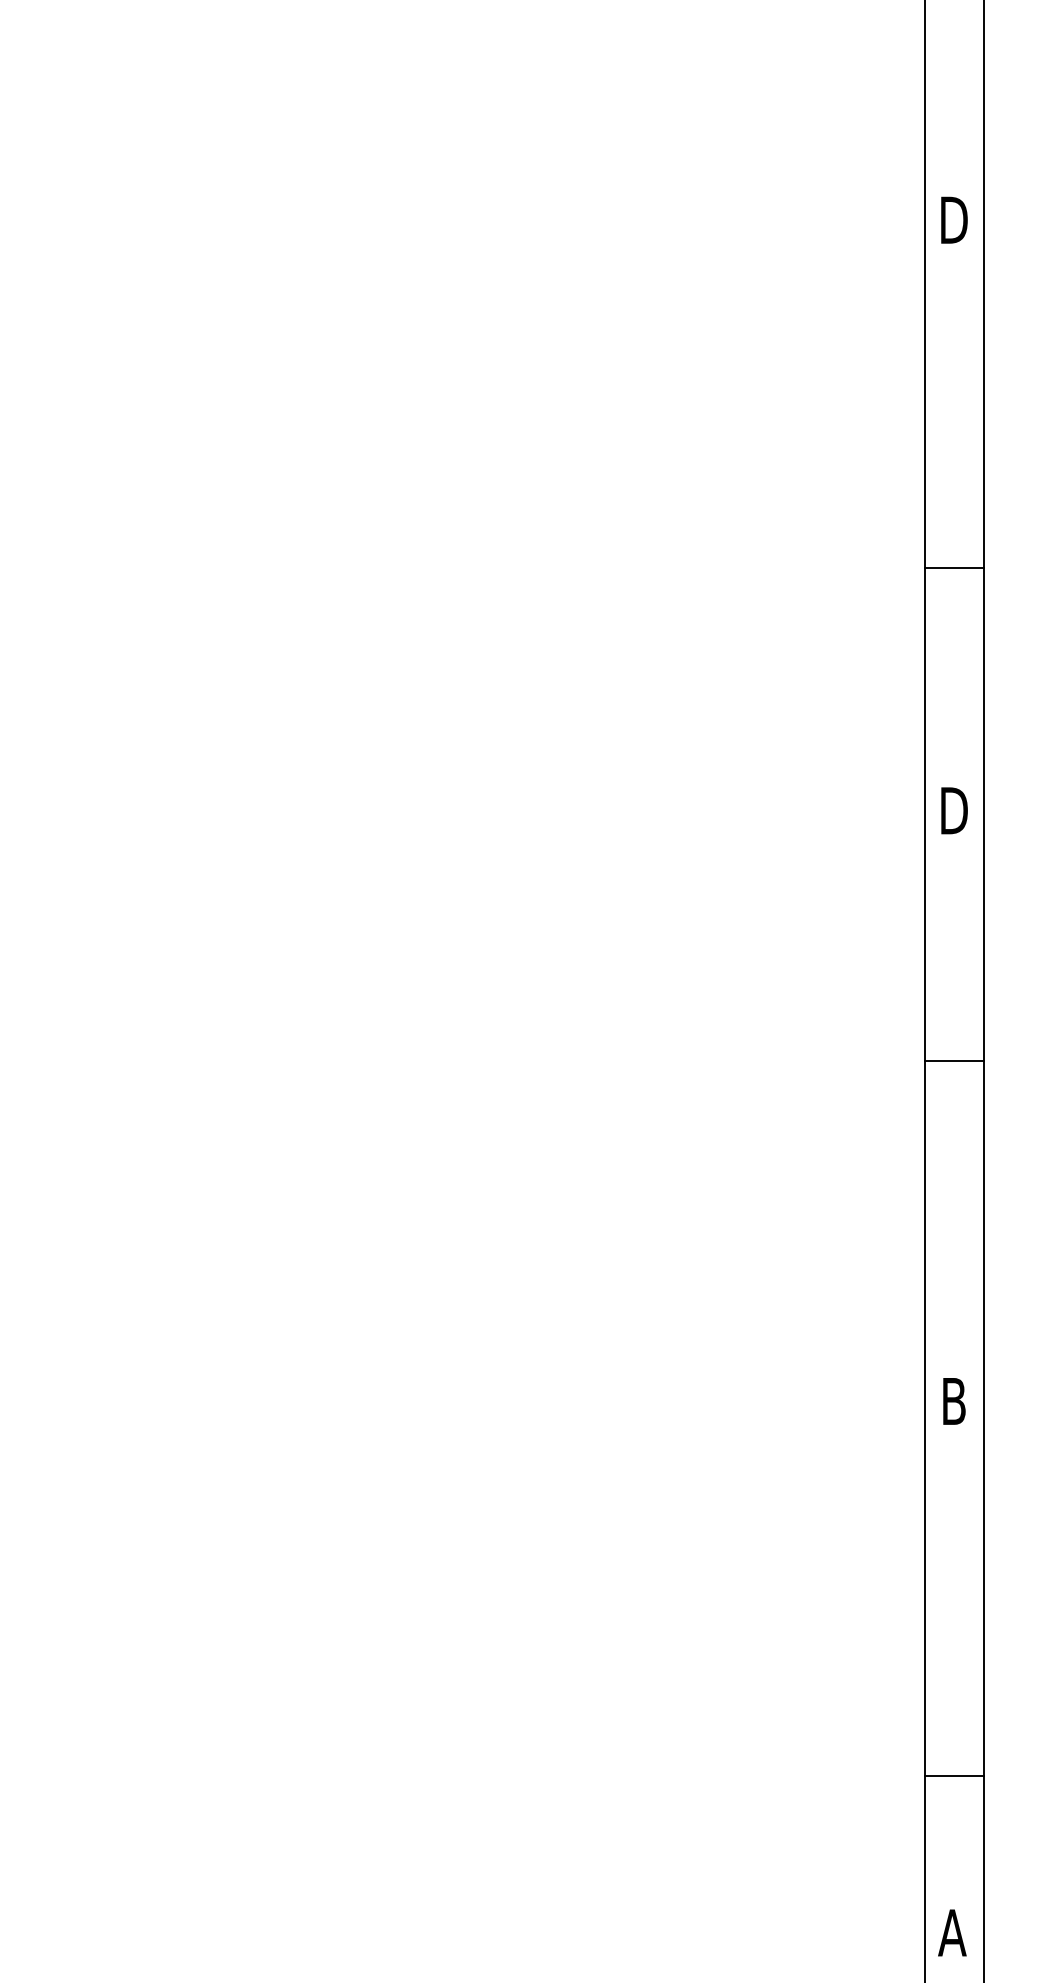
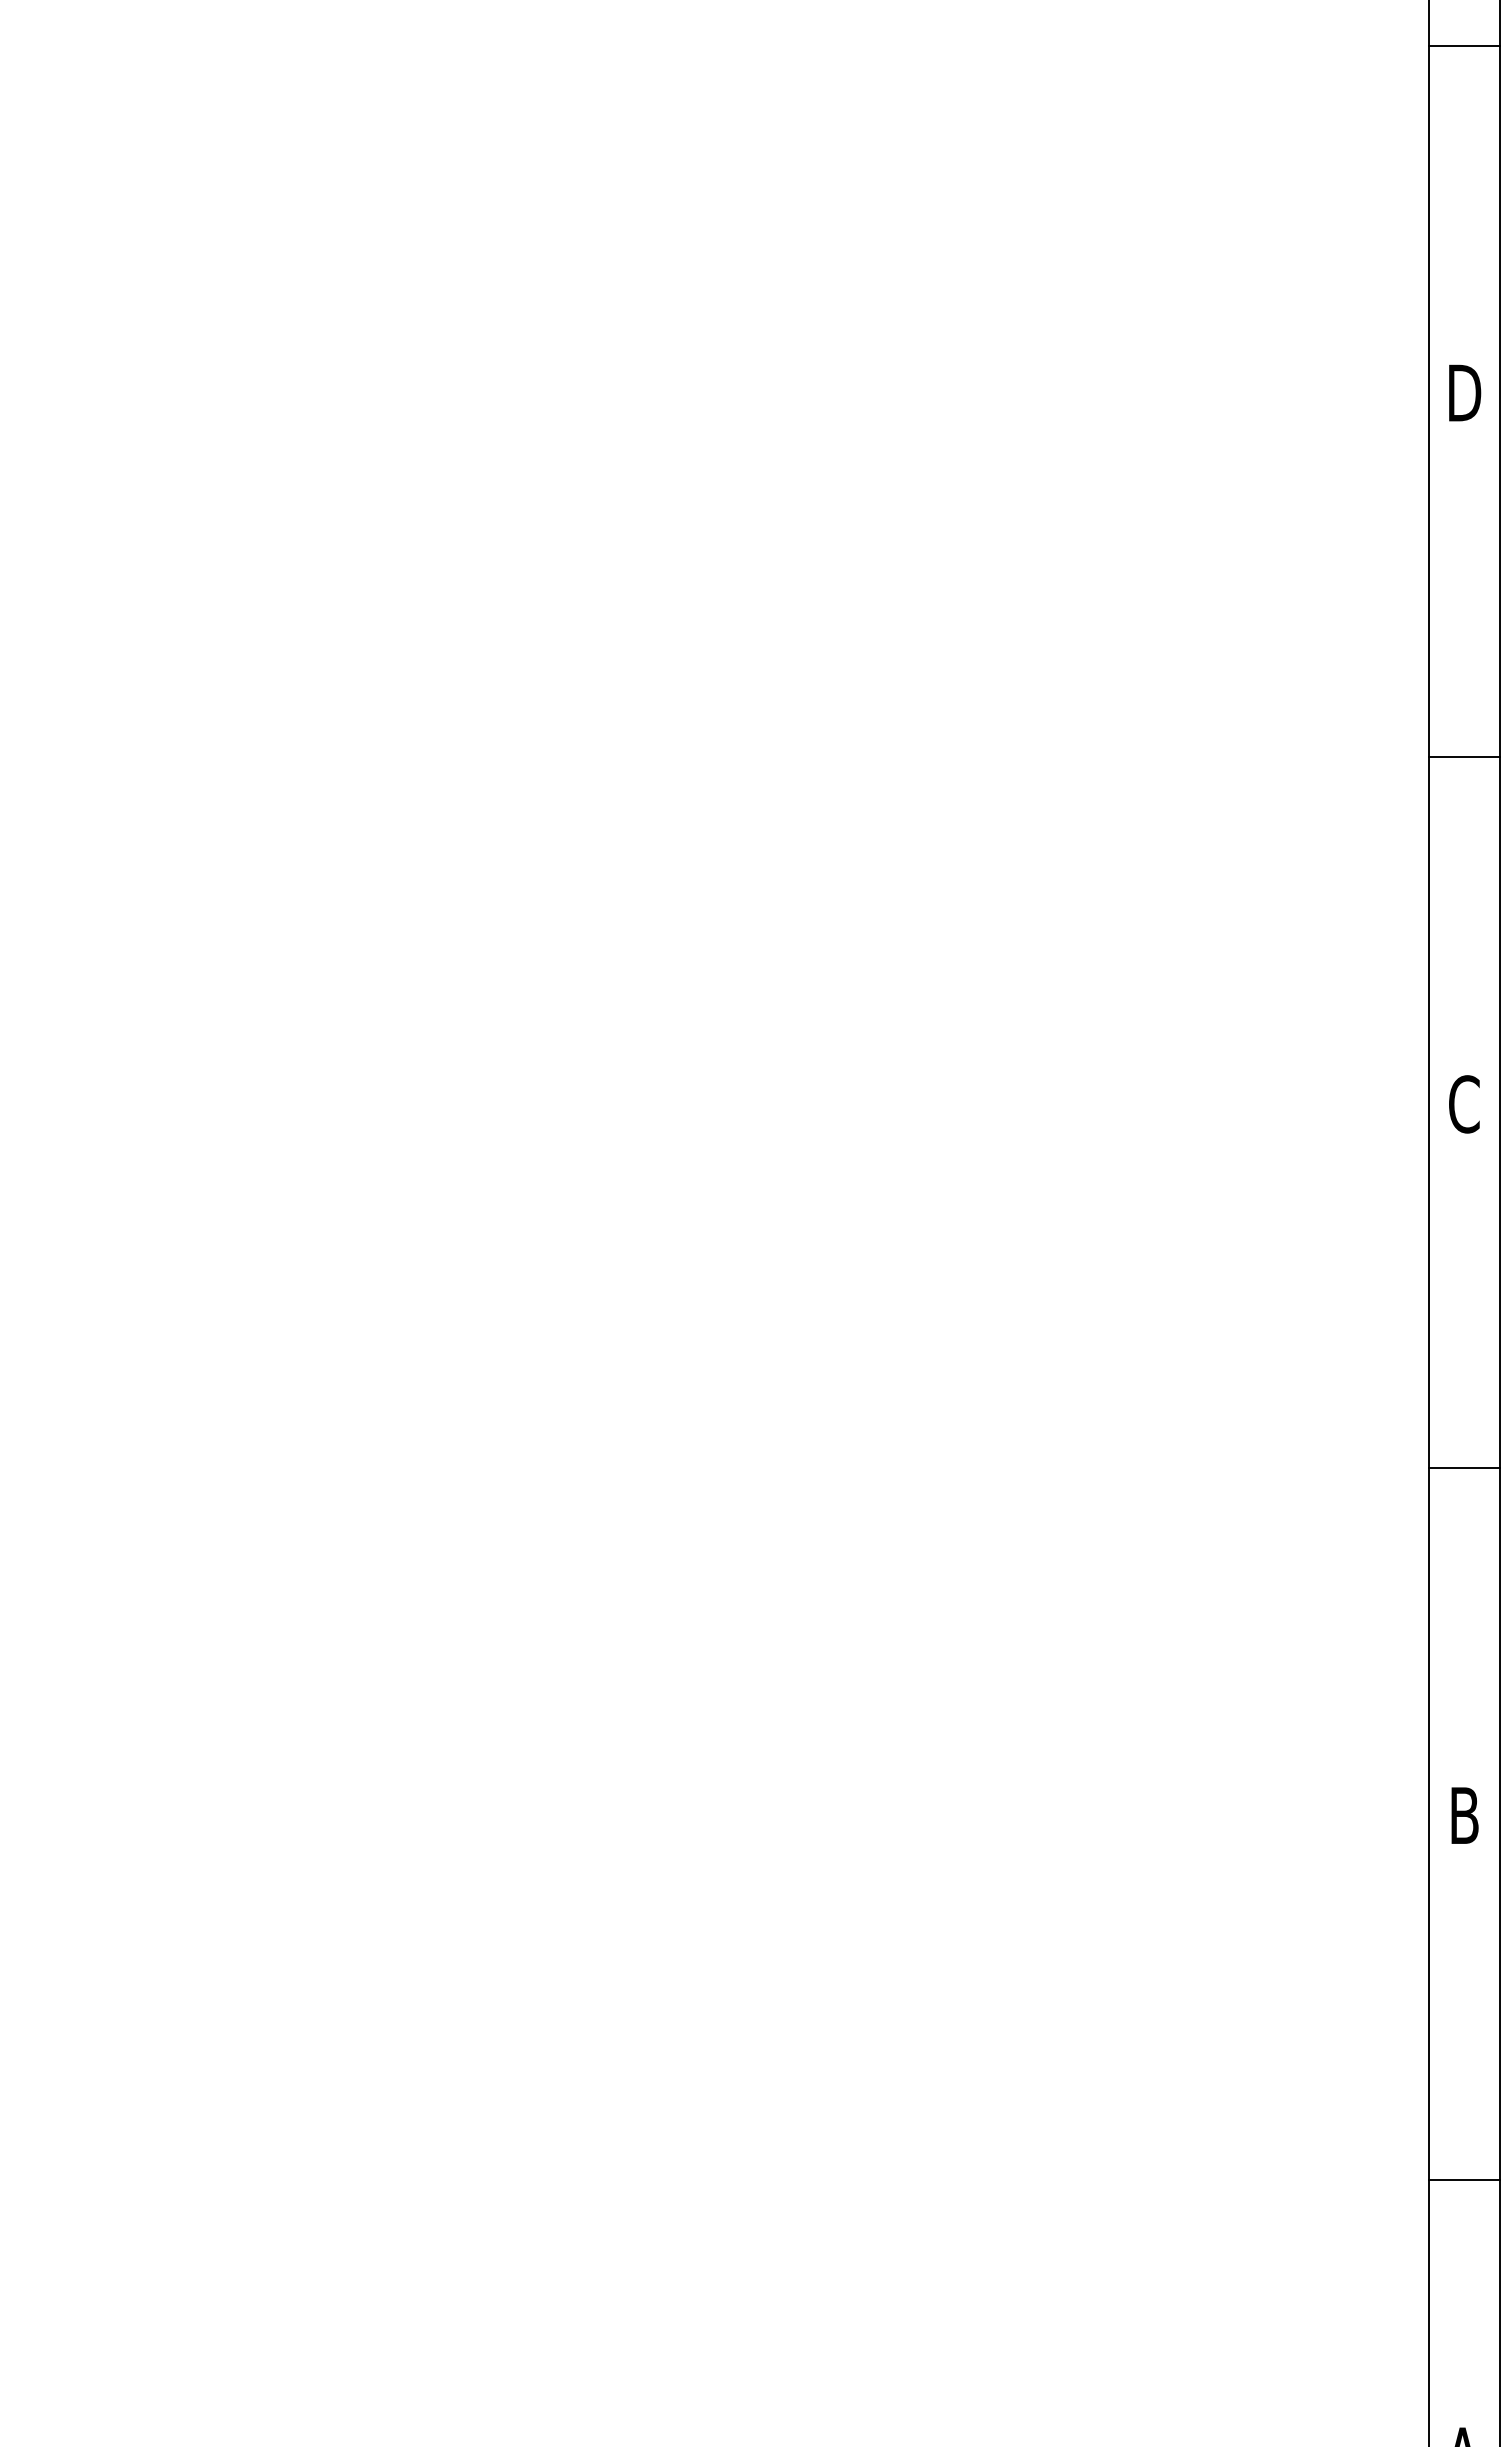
line: (953, 567) -> (1464, 756), moved
text: (954, 810) -> (1465, 1104), D -> C
line: (953, 1060) -> (1464, 1468), moved
line: (953, 1775) -> (1464, 2179), moved

